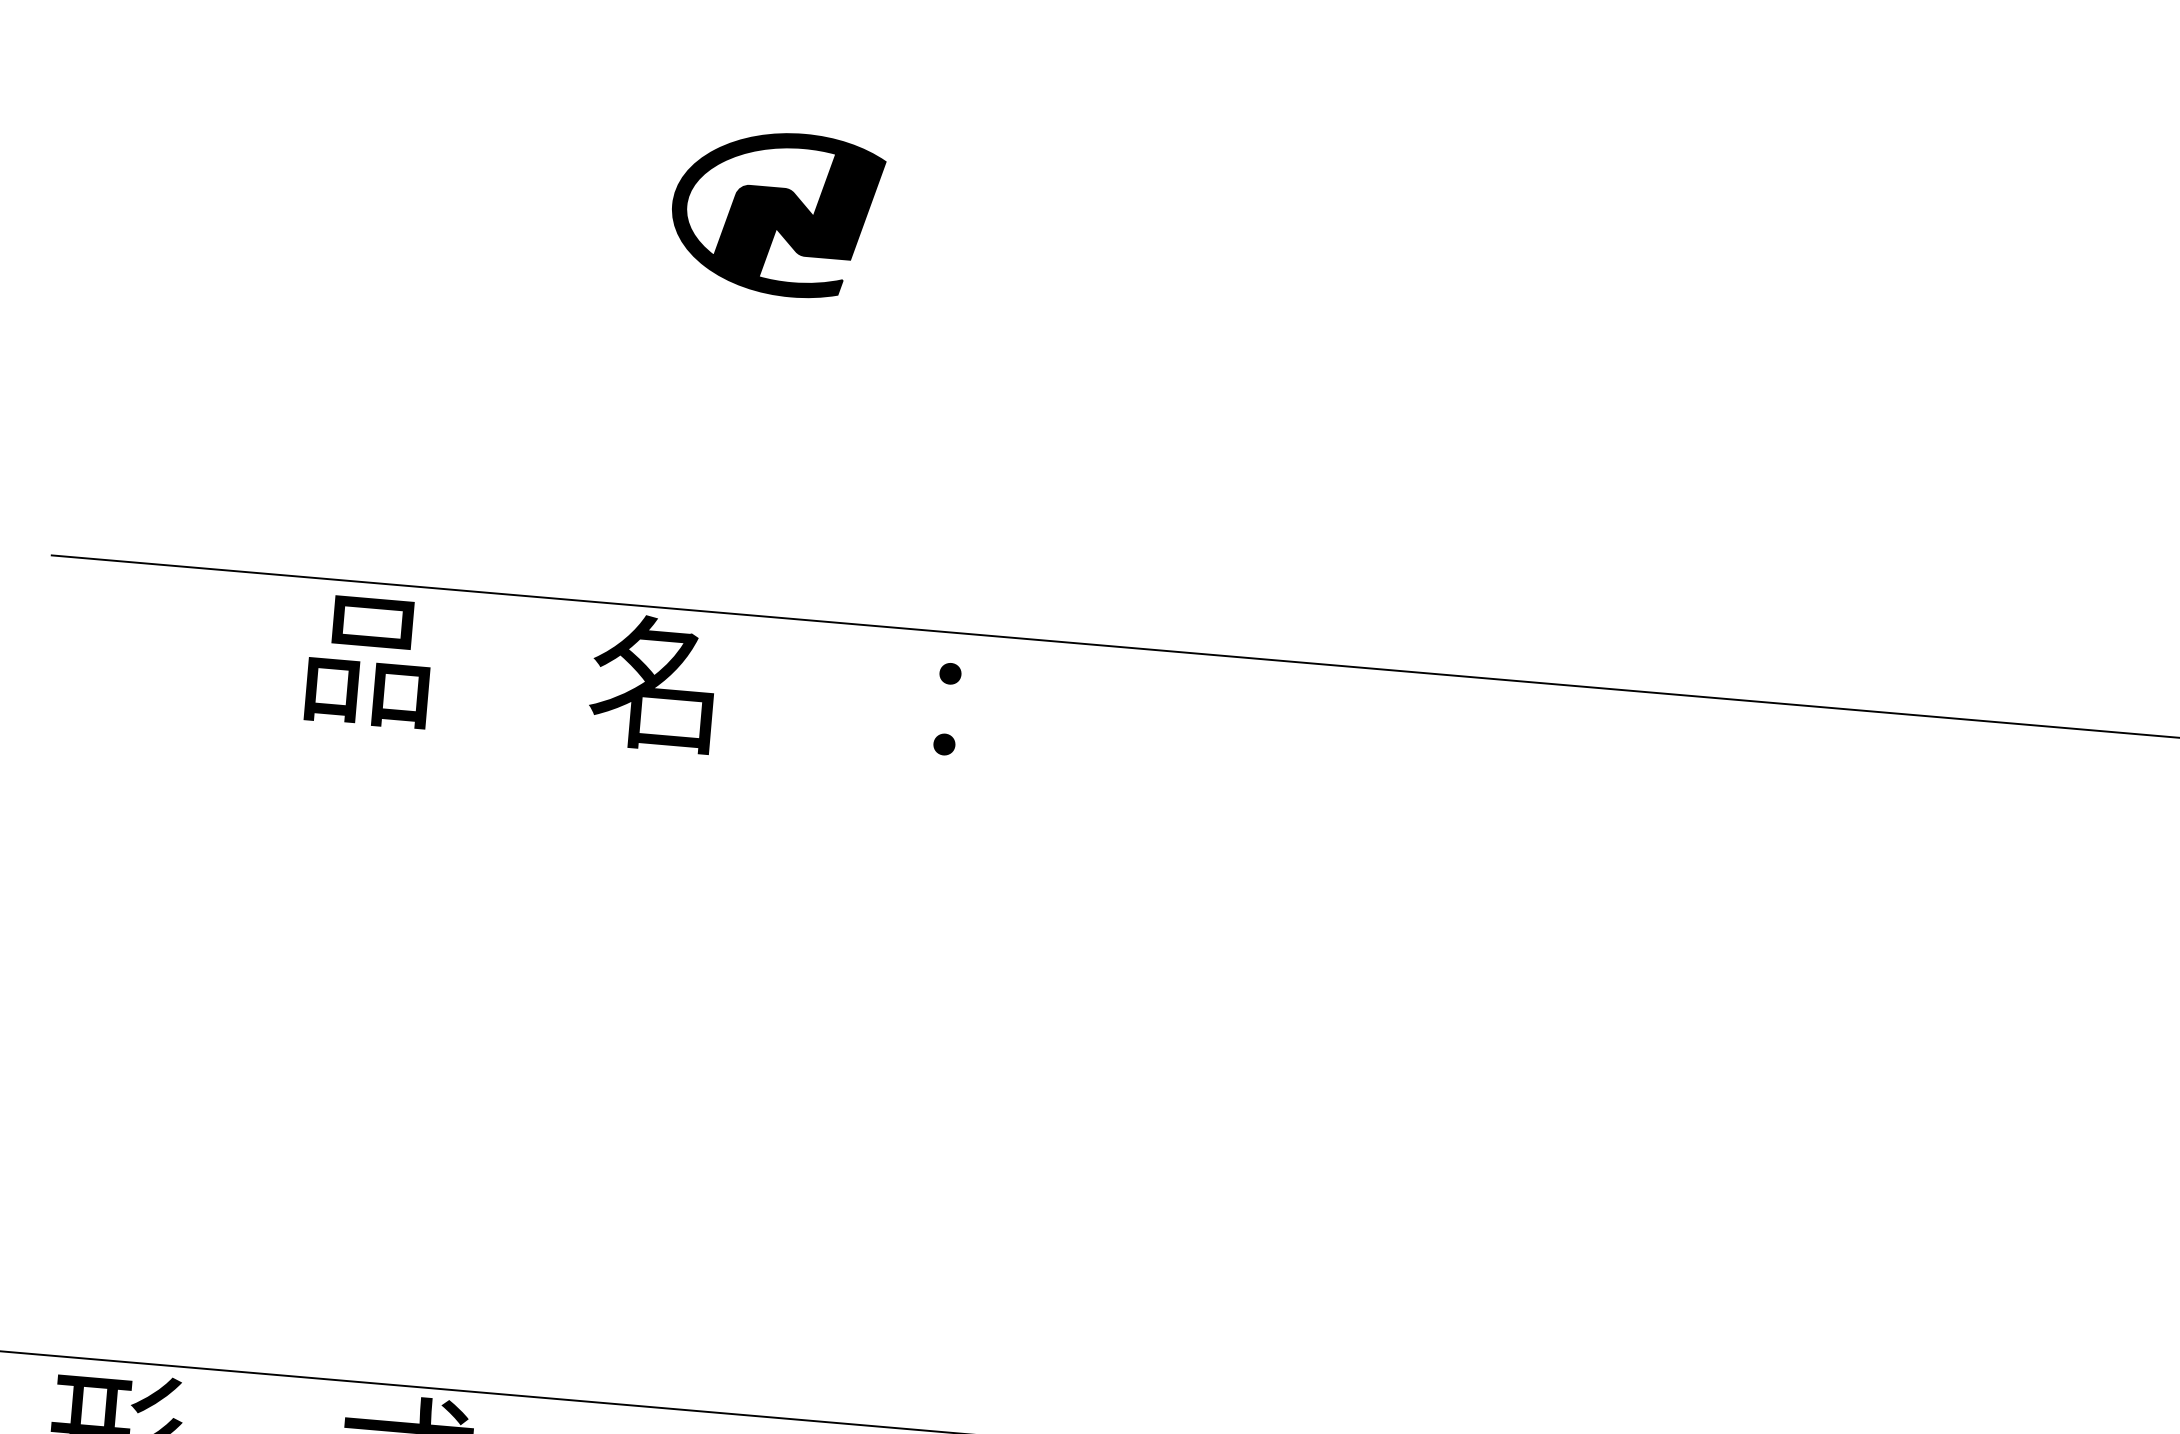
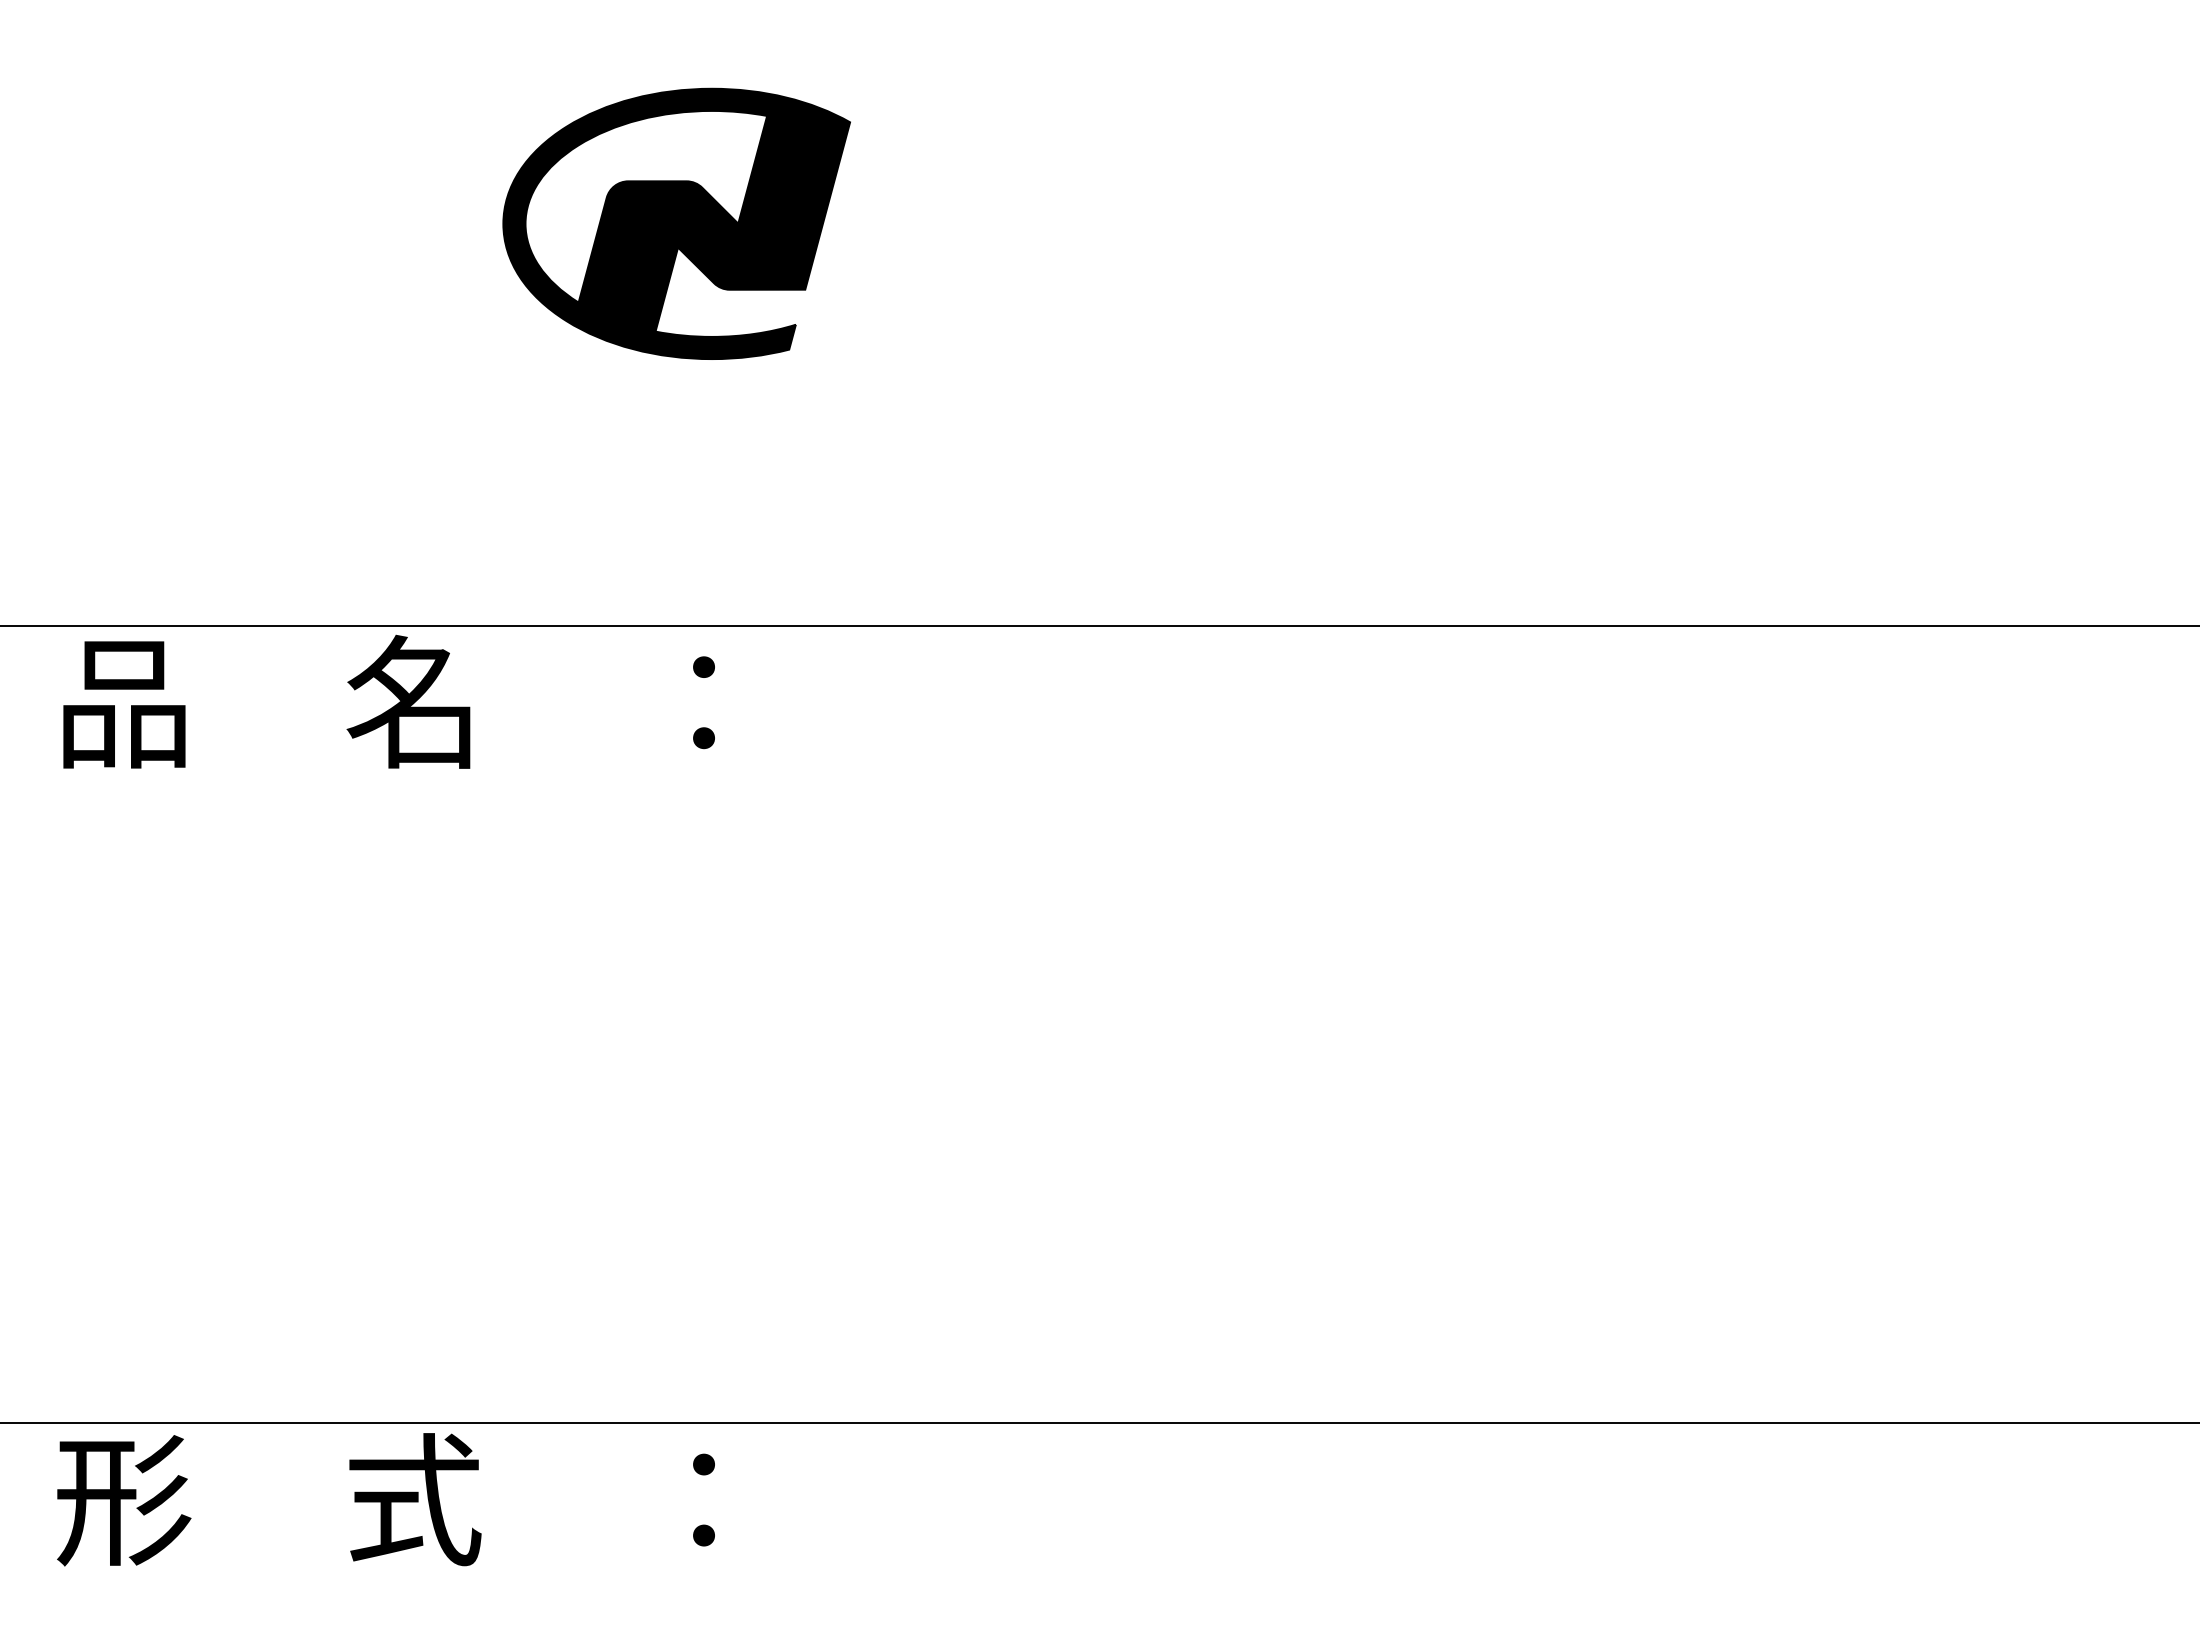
part: (776, 213) -> (676, 223), size x1.67
text: (633, 681) -> (388, 701), moved

